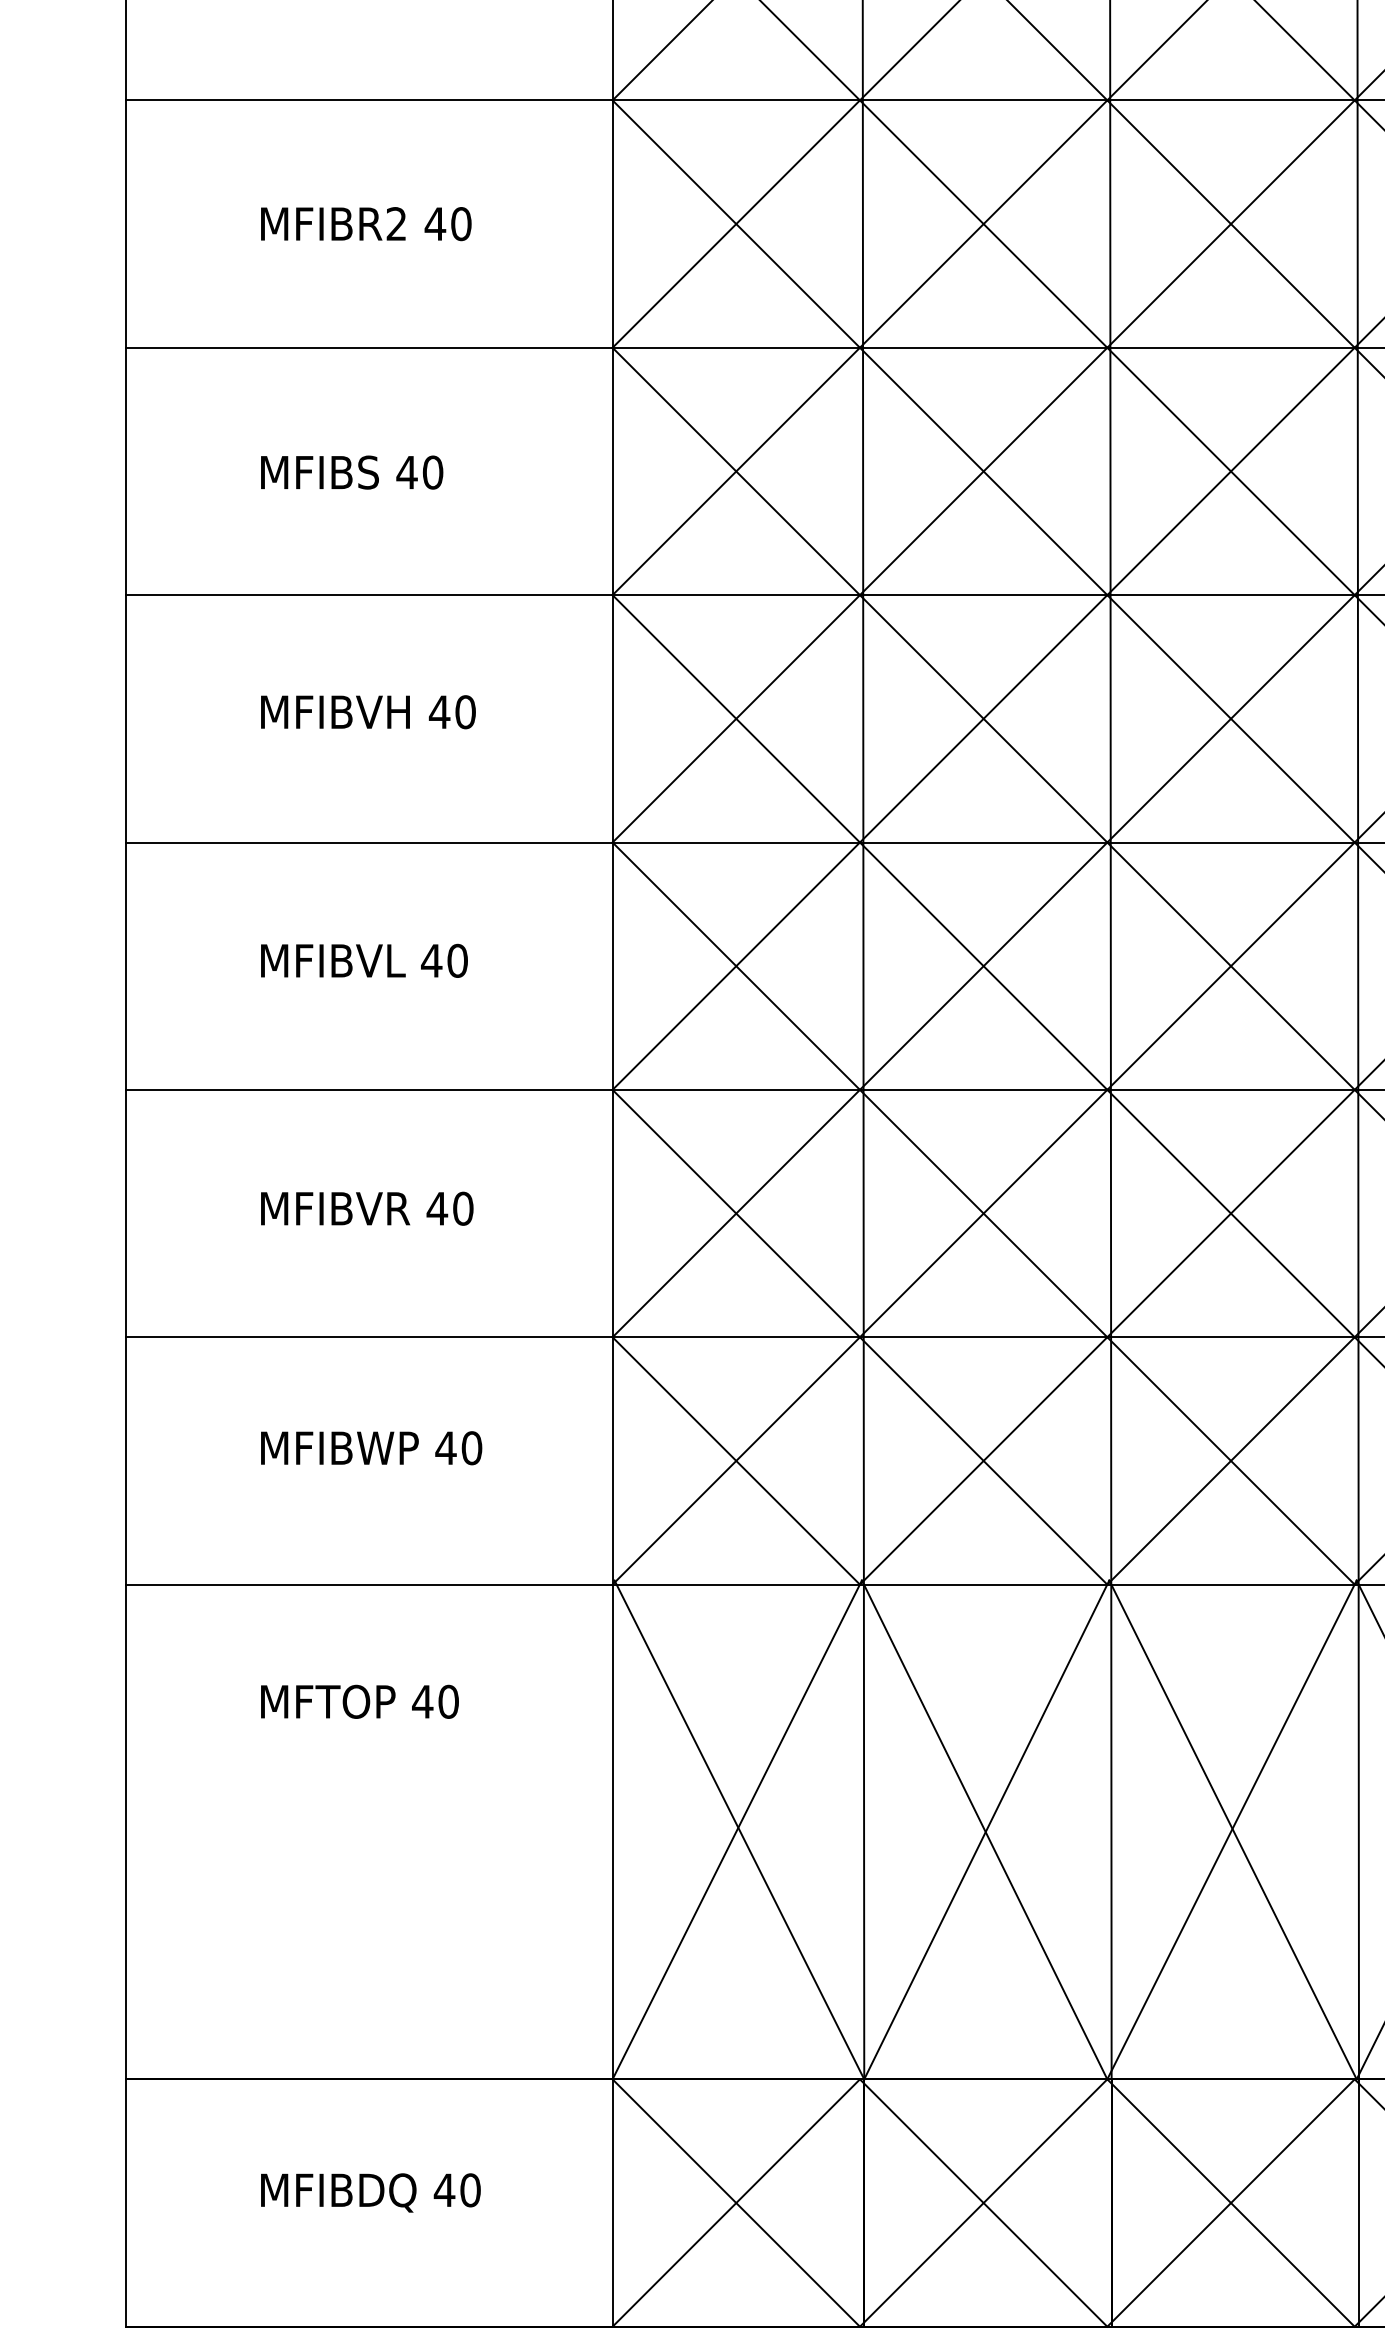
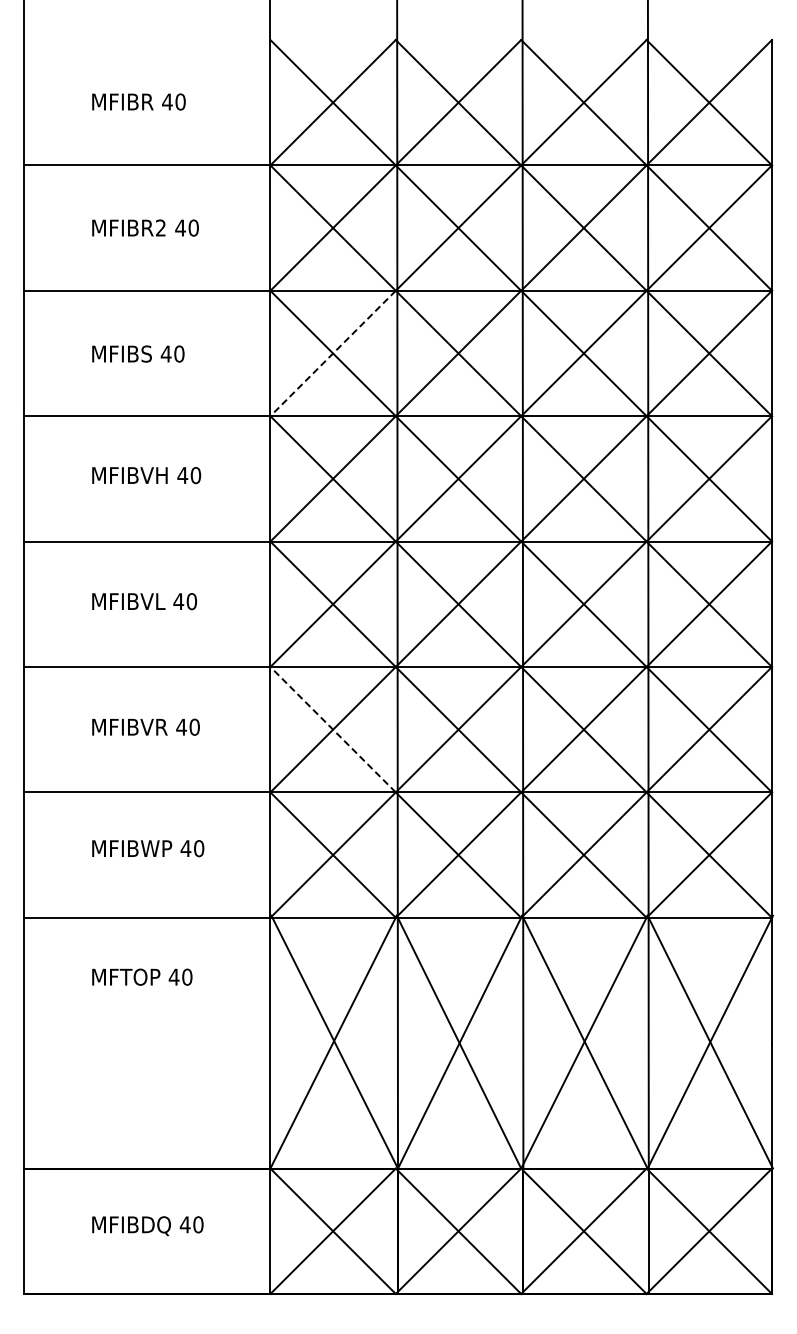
line: (737, 471) -> (333, 353), solid -> dashed
line: (737, 1213) -> (333, 729), solid -> dashed

